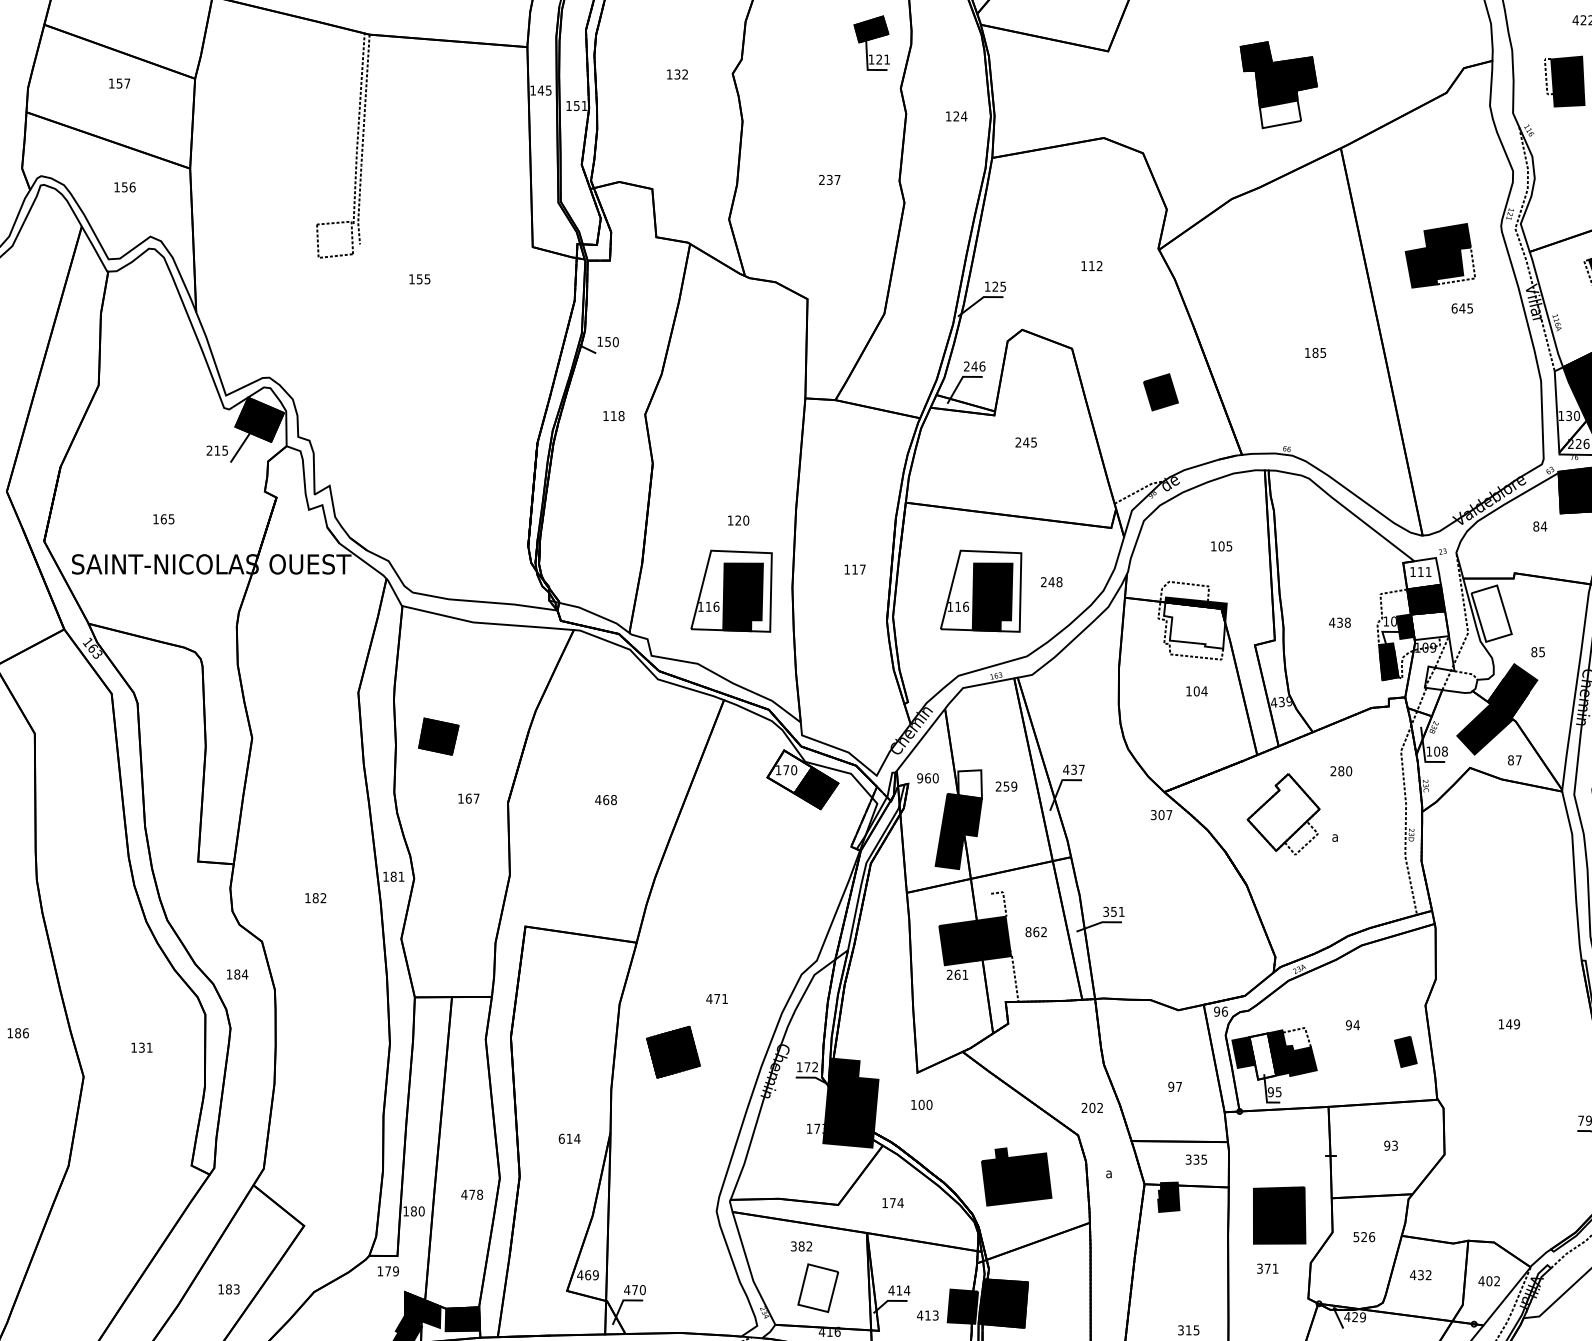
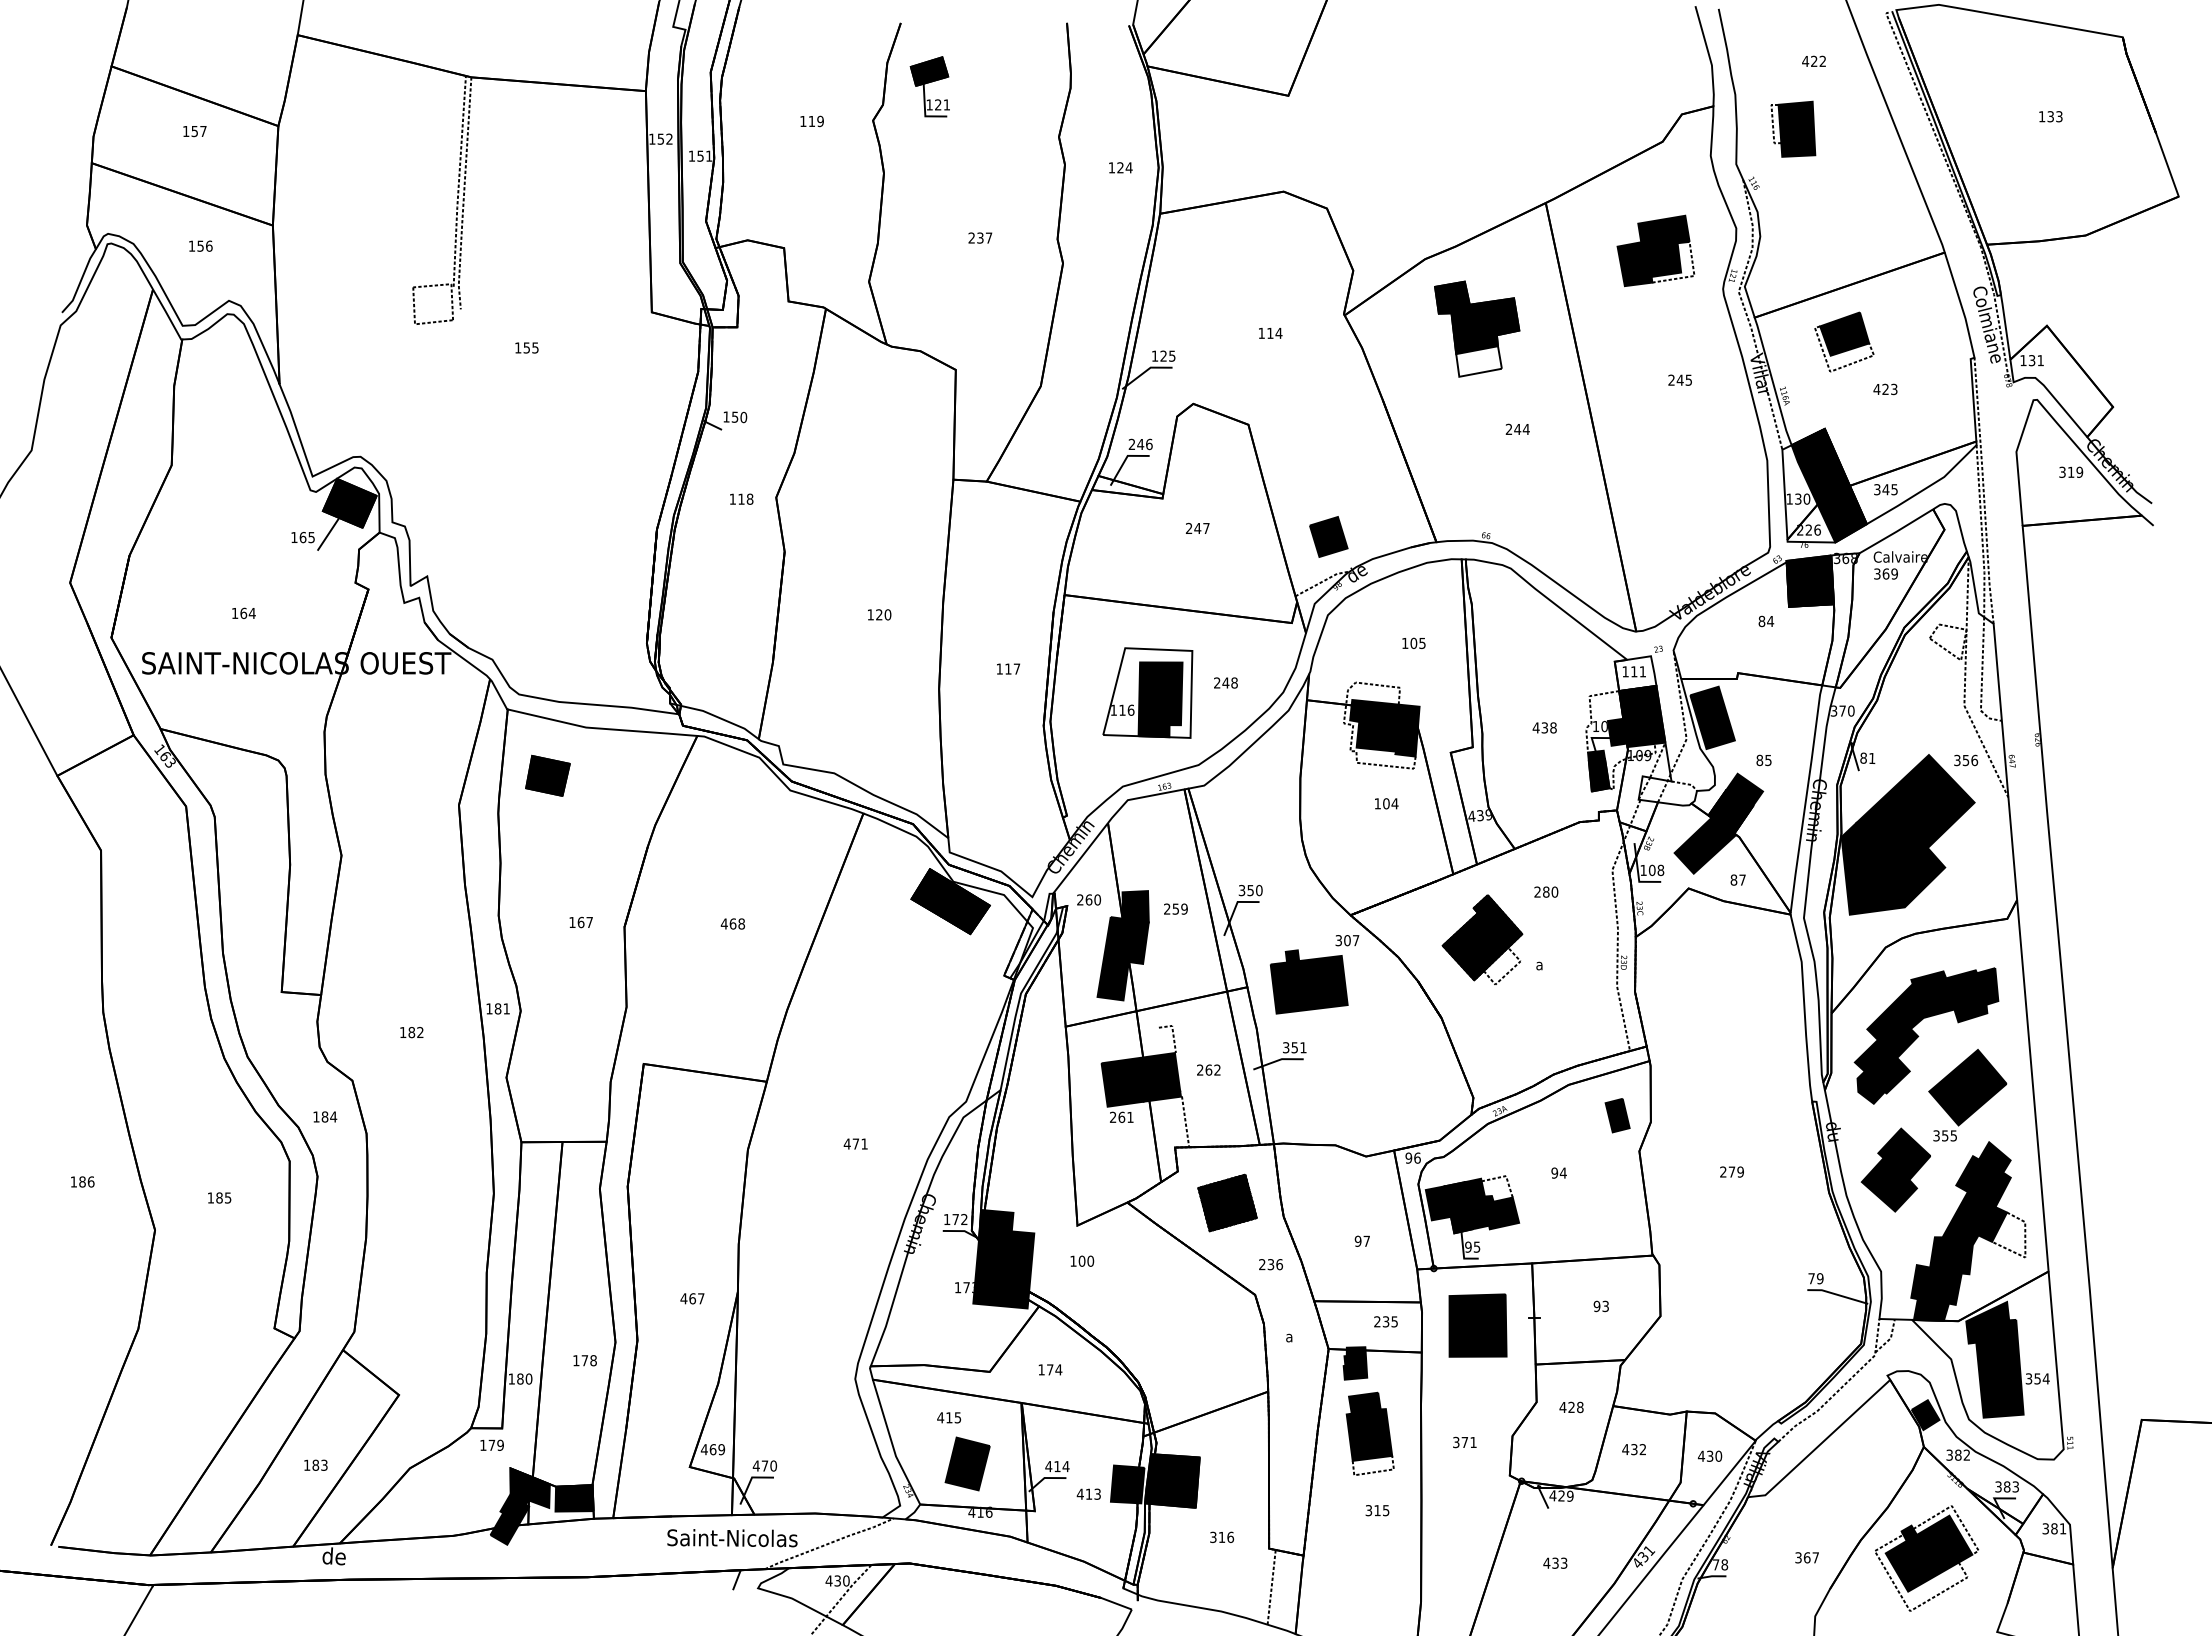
part: (871, 42) -> (929, 86), moved
text: (680, 74) -> (815, 121), 132 -> 119
part: (1279, 84) -> (1477, 328), moved
text: (544, 89) -> (664, 138), 145 -> 152
part: (1440, 255) -> (1655, 250), moved
text: (1099, 265) -> (1278, 332), 112 -> 114
text: (1454, 307) -> (1671, 379), 645 -> 245
text: (1315, 353) -> (1517, 429), 185 -> 244
part: (1160, 391) -> (1328, 536), moved
text: (1034, 442) -> (1206, 528), 245 -> 247
text: (213, 450) -> (298, 537), 215 -> 165
text: (170, 519) -> (251, 613), 165 -> 164
part: (731, 590) -> (871, 692), removed
fill: (1491, 613) -> (1712, 717), added
fill: (1194, 625) -> (1383, 730), added
fill: (1430, 626) -> (1644, 731), added
part: (438, 736) -> (547, 775), moved
text: (1073, 769) -> (1250, 890), 437 -> 350
fill: (789, 771) -> (935, 892), added
text: (920, 777) -> (1080, 899), 960 -> 260
fill: (969, 784) -> (1135, 906), added
fill: (1283, 812) -> (1482, 937), added
text: (1028, 931) -> (1200, 1069), 862 -> 262
text: (1505, 1023) -> (1727, 1171), 149 -> 279
text: (145, 1047) -> (223, 1197), 131 -> 185
part: (673, 1051) -> (1227, 1202), moved
part: (1405, 1051) -> (1617, 1115), moved
fill: (1262, 1056) -> (1459, 1207), added
text: (1096, 1107) -> (1275, 1264), 202 -> 236
text: (569, 1138) -> (692, 1298), 614 -> 467
text: (1188, 1160) -> (1377, 1322), 335 -> 235
part: (1016, 1176) -> (1308, 981), moved
text: (463, 1194) -> (575, 1360), 478 -> 178
part: (1279, 1215) -> (1477, 1325), moved
text: (1364, 1237) -> (1571, 1407), 526 -> 428
text: (801, 1246) -> (949, 1417), 382 -> 415
part: (1181, 1260) -> (1369, 1433), added
text: (1493, 1280) -> (1714, 1455), 402 -> 430
fill: (818, 1287) -> (967, 1463), added

